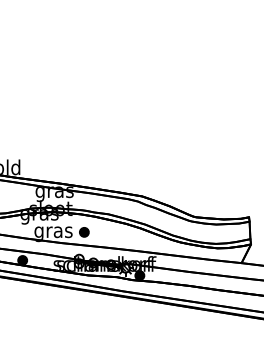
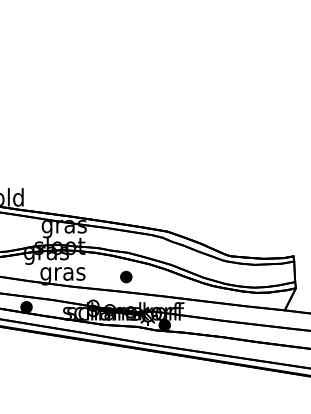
part: (84, 231) -> (126, 276), moved

